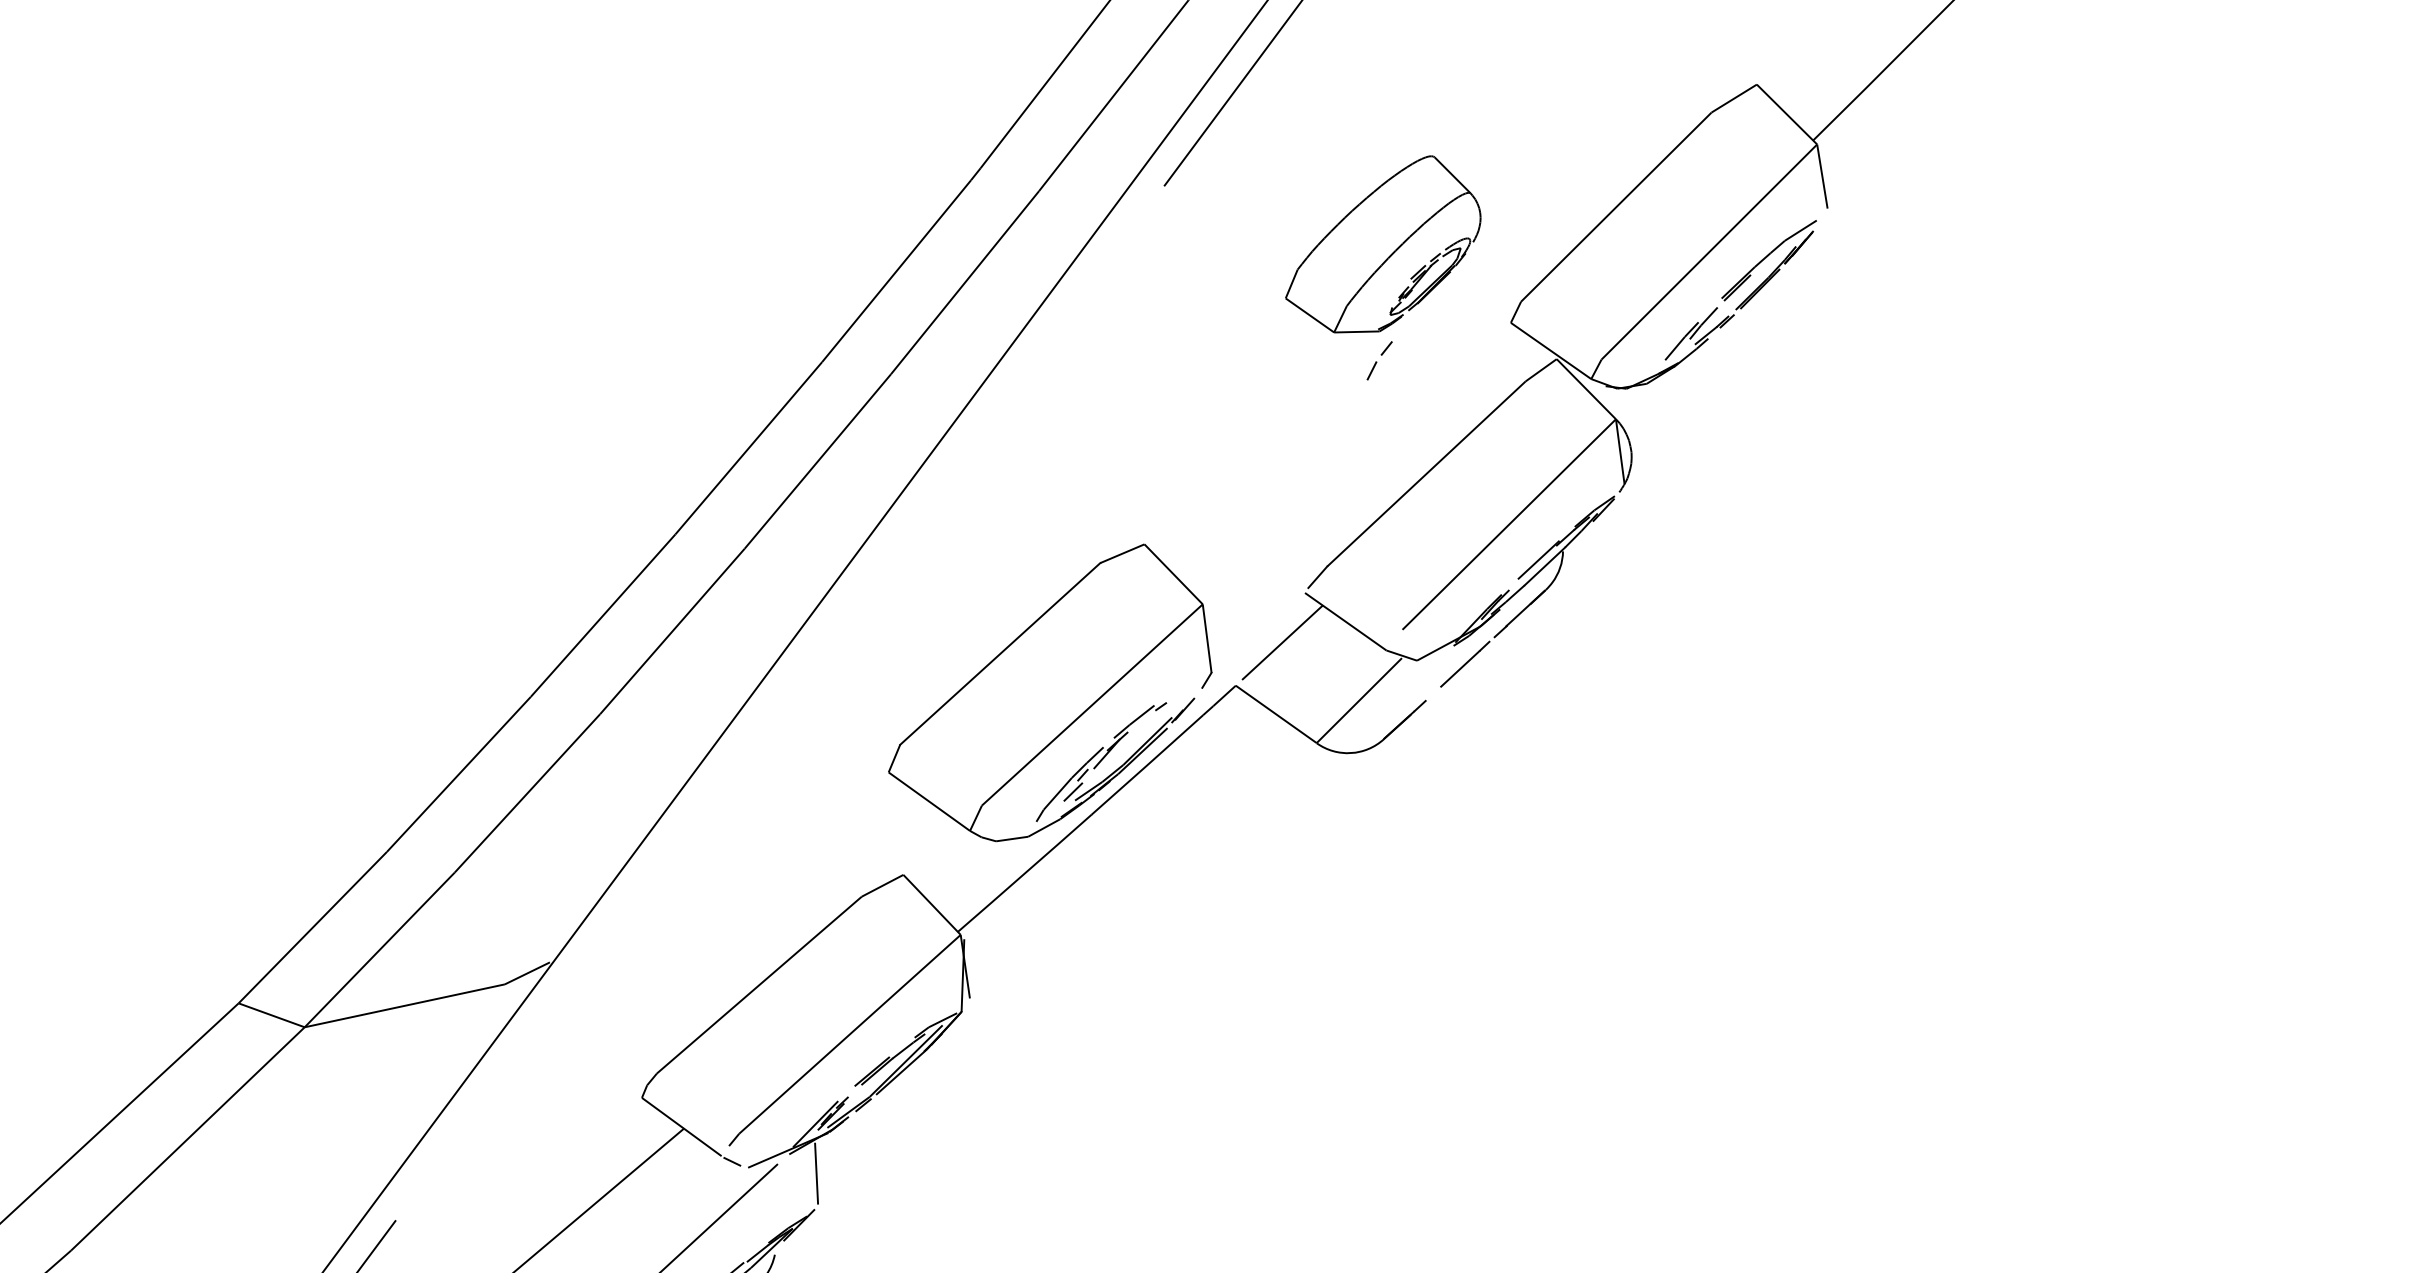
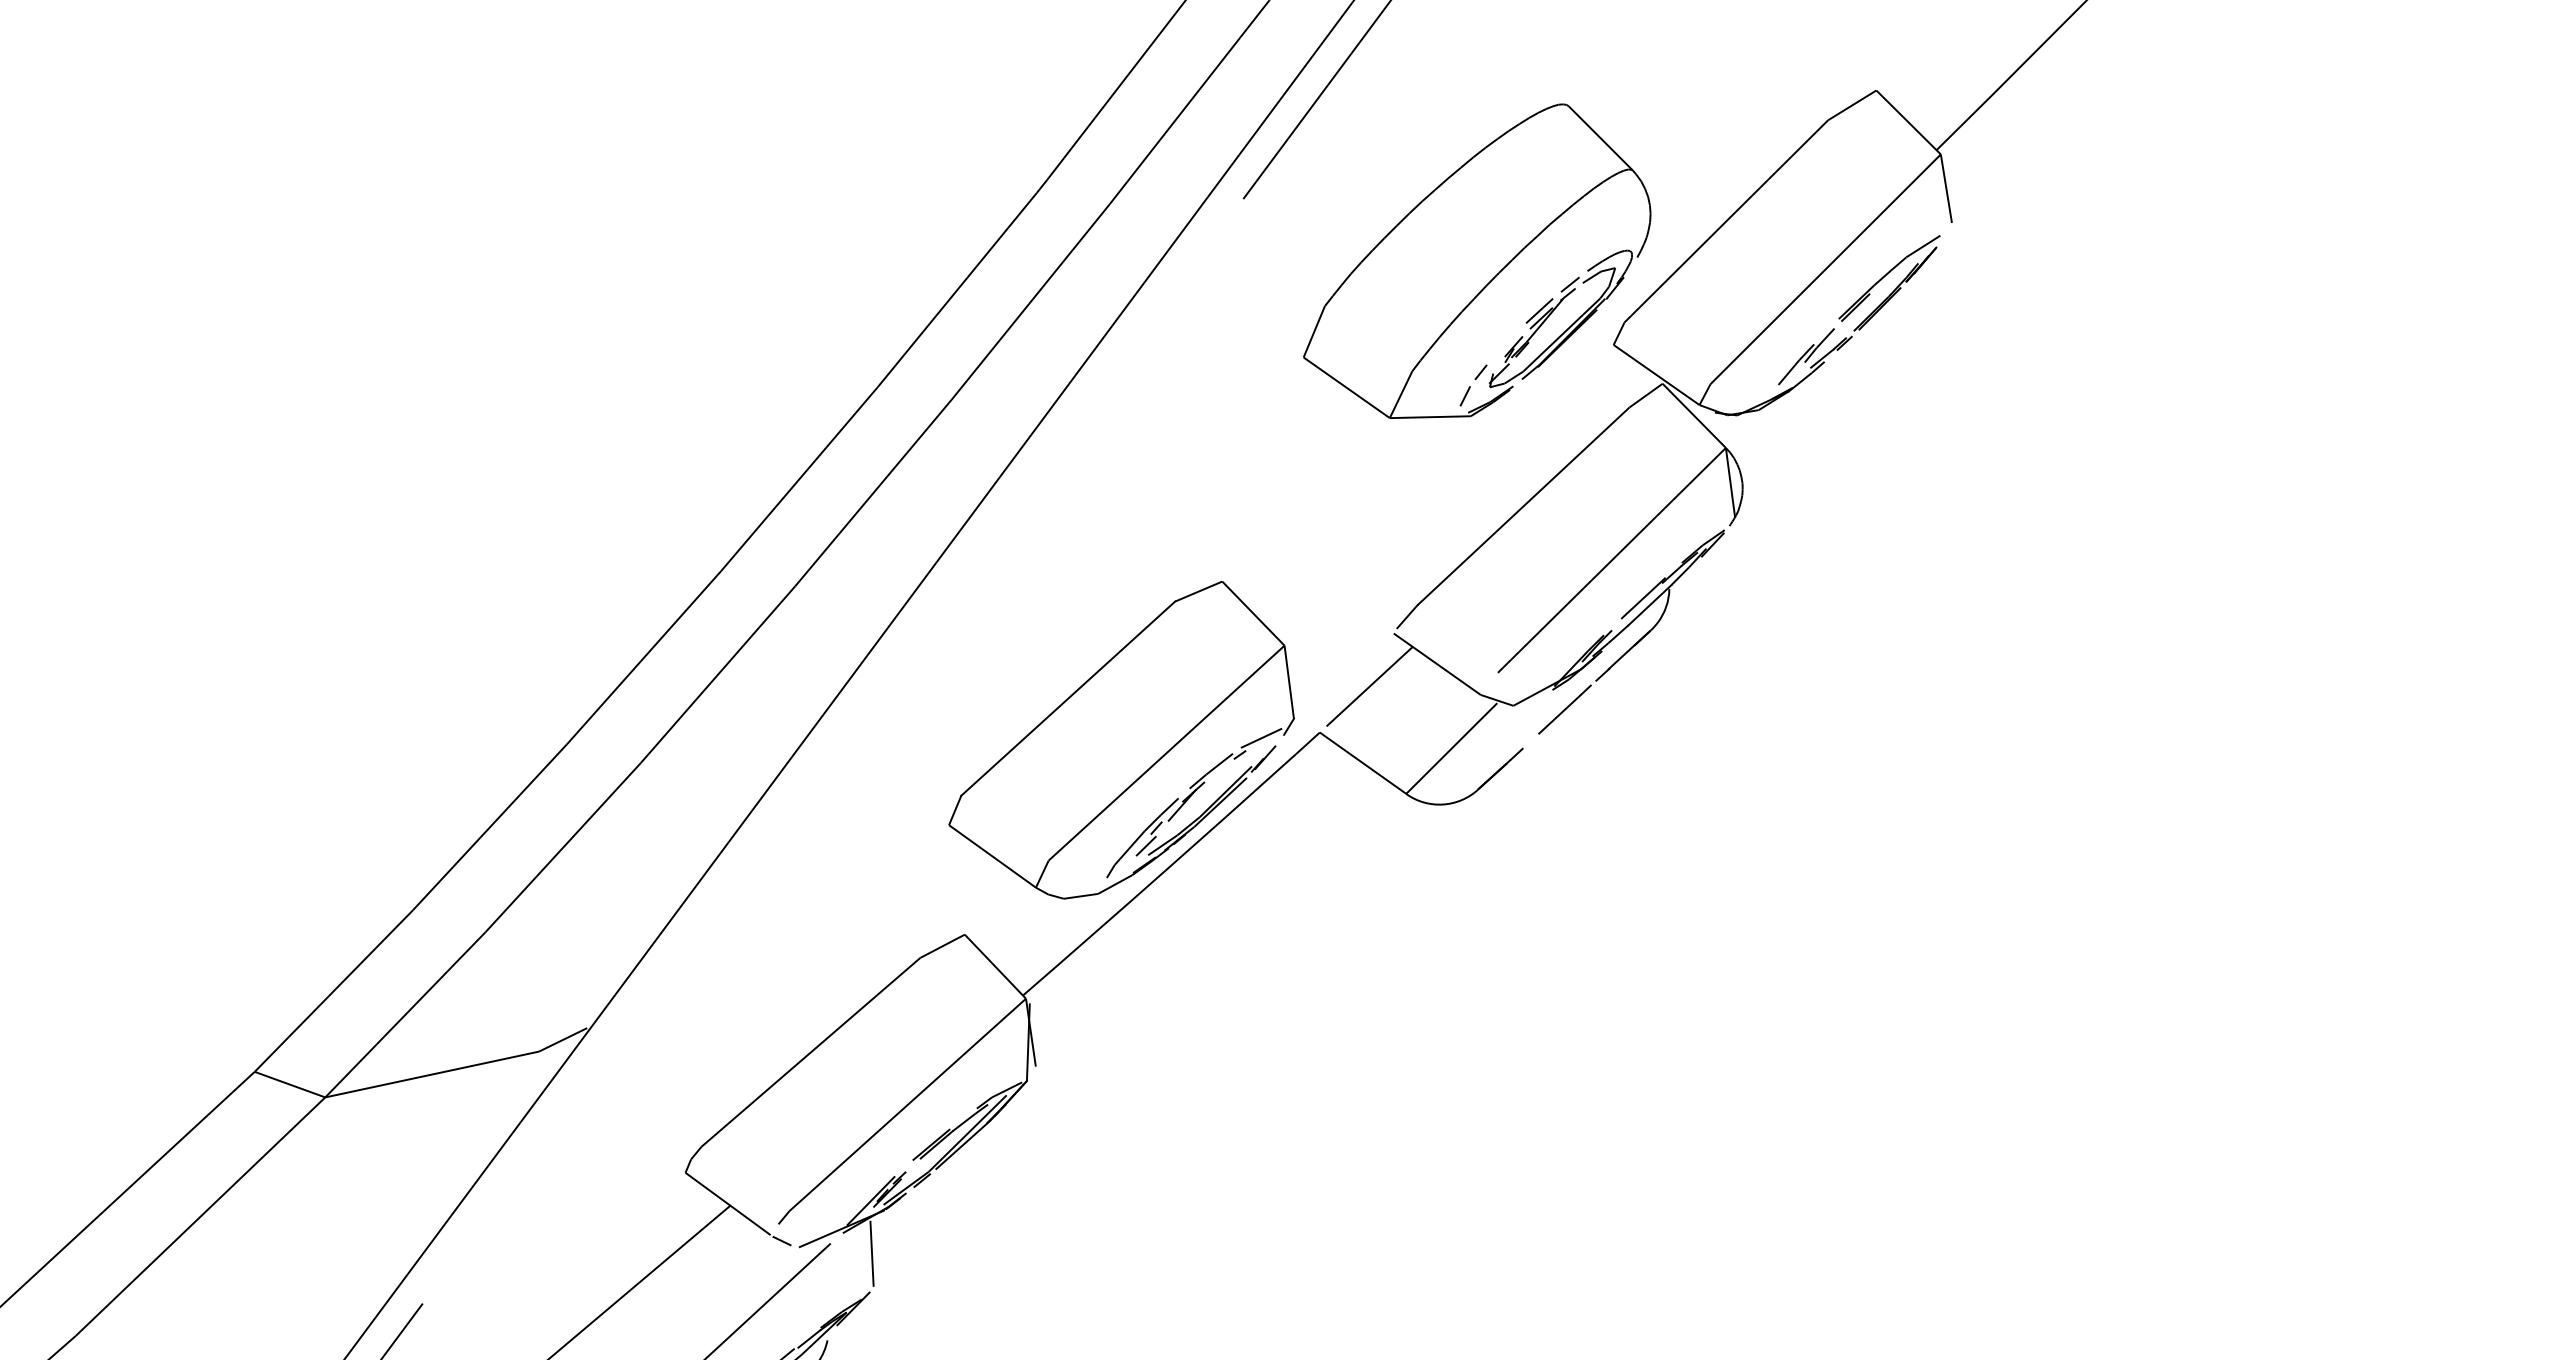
part: (1383, 243) -> (1477, 260), size x1.67
line: (1181, 690) -> (1261, 737), added

